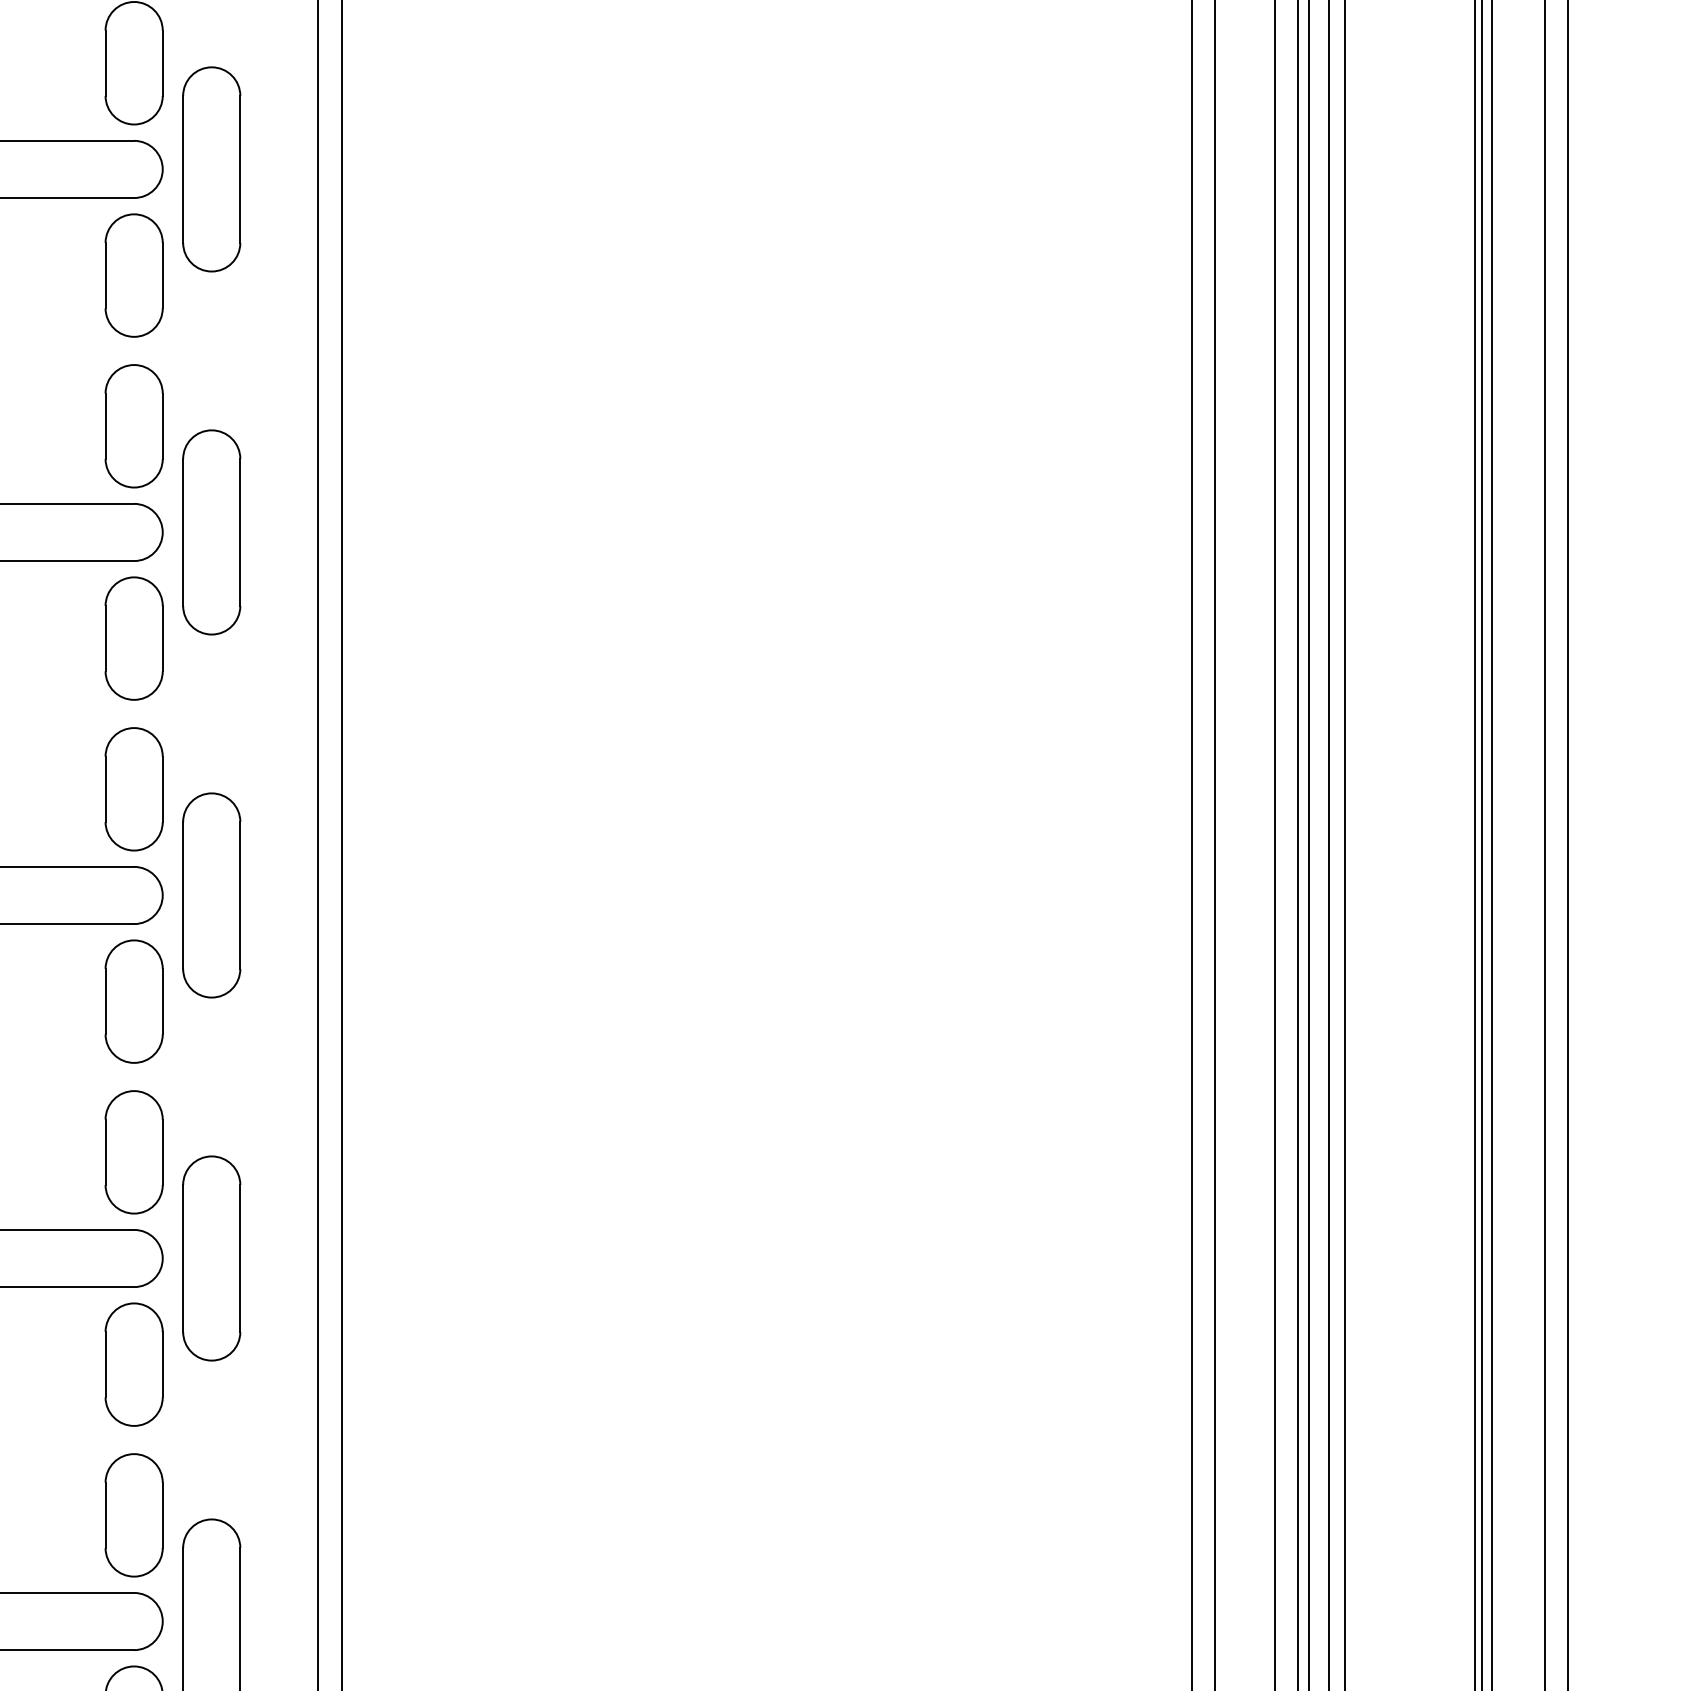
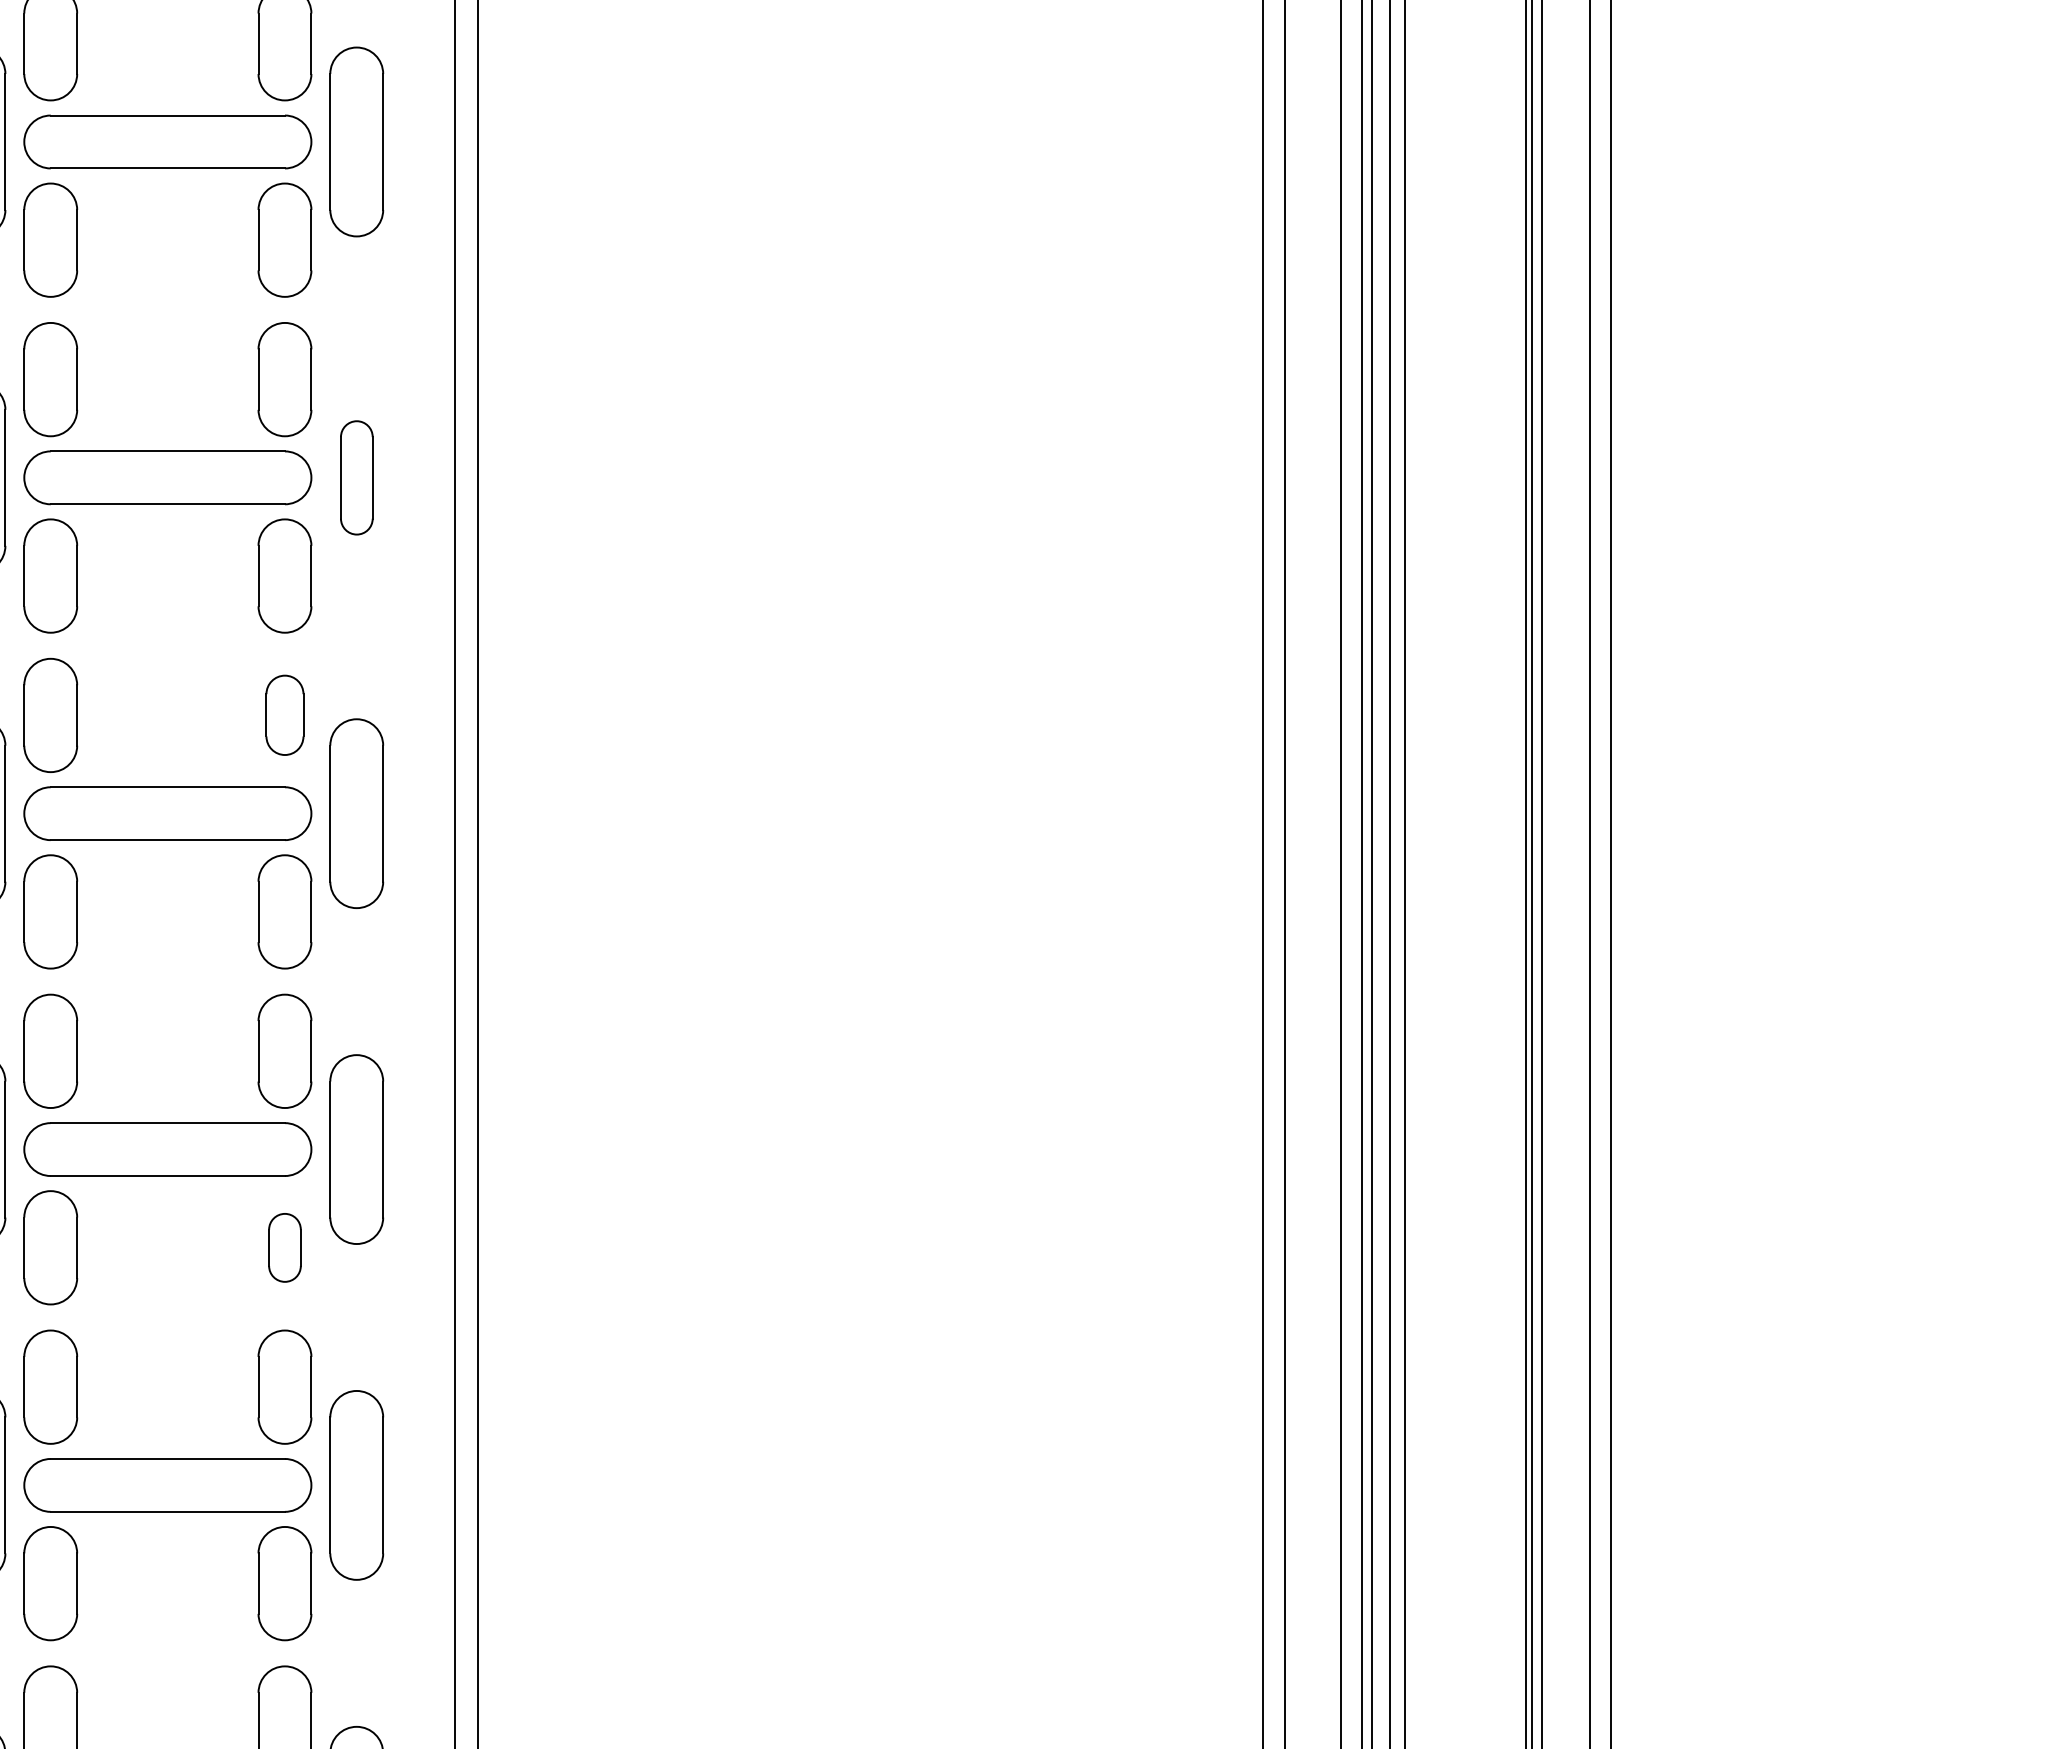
part: (211, 169) -> (356, 477), size x0.6
part: (133, 425) -> (284, 714), size x0.7
part: (133, 1001) -> (284, 1247), size x0.6

